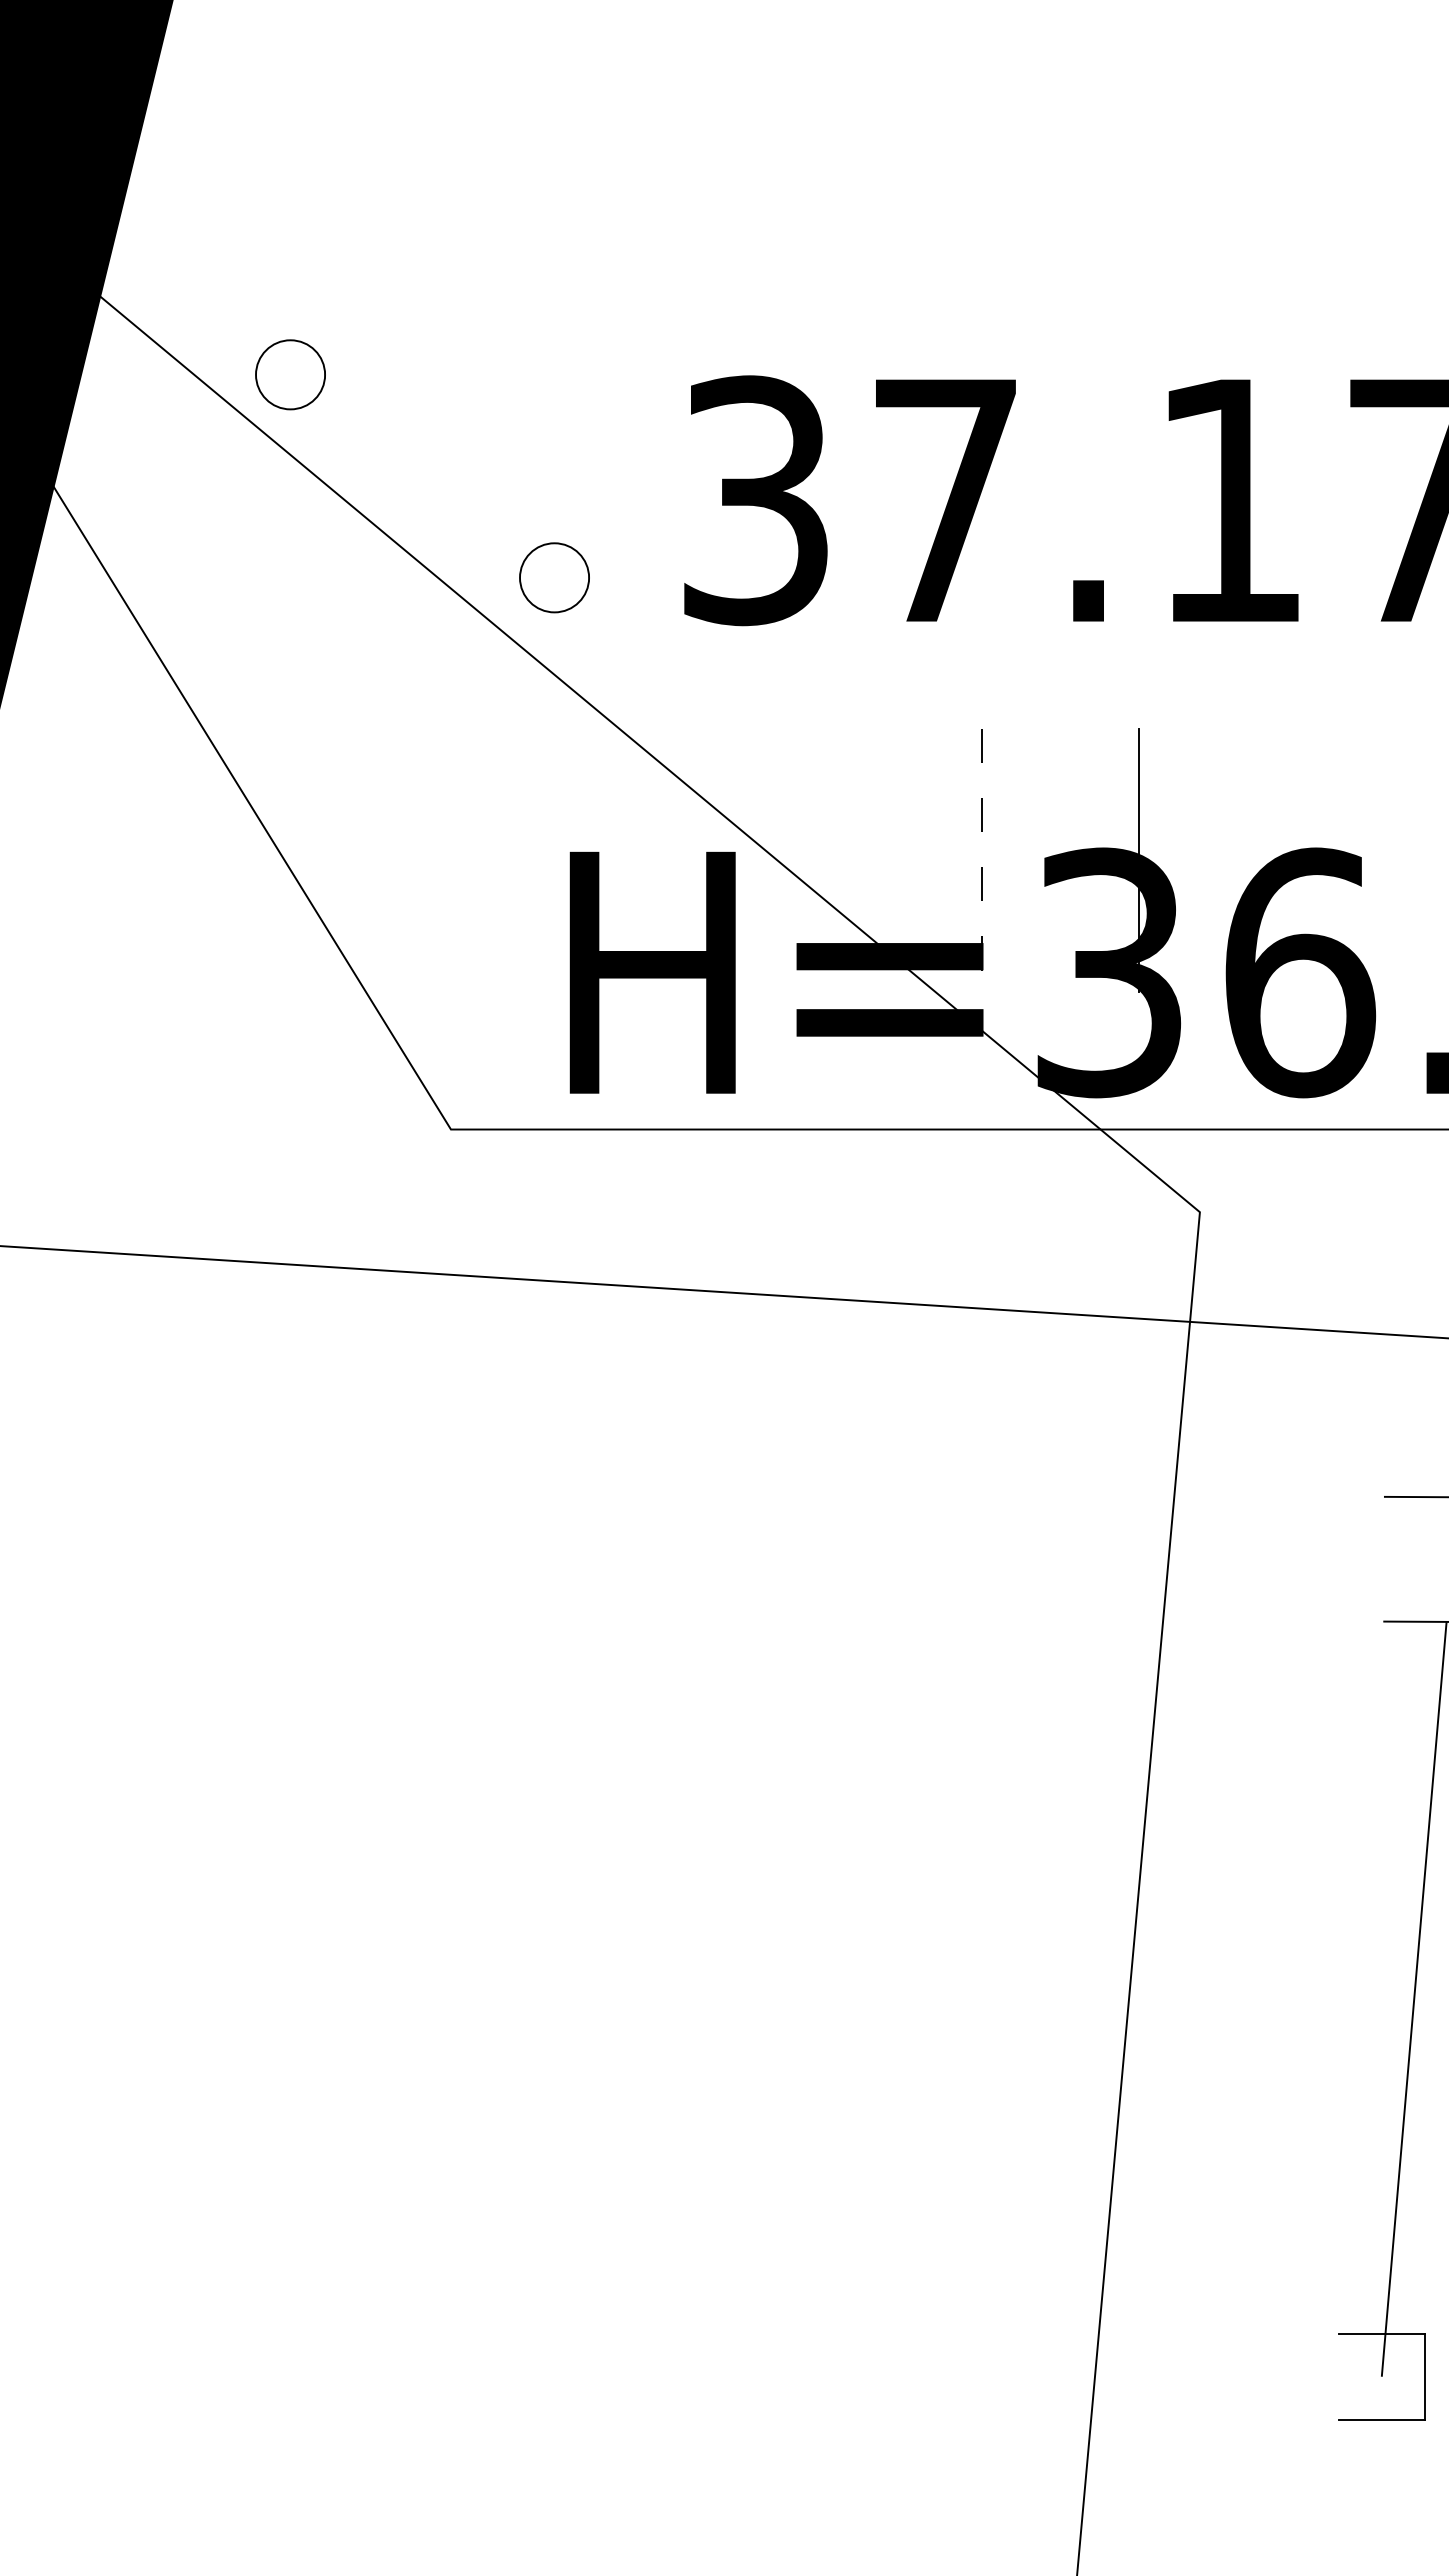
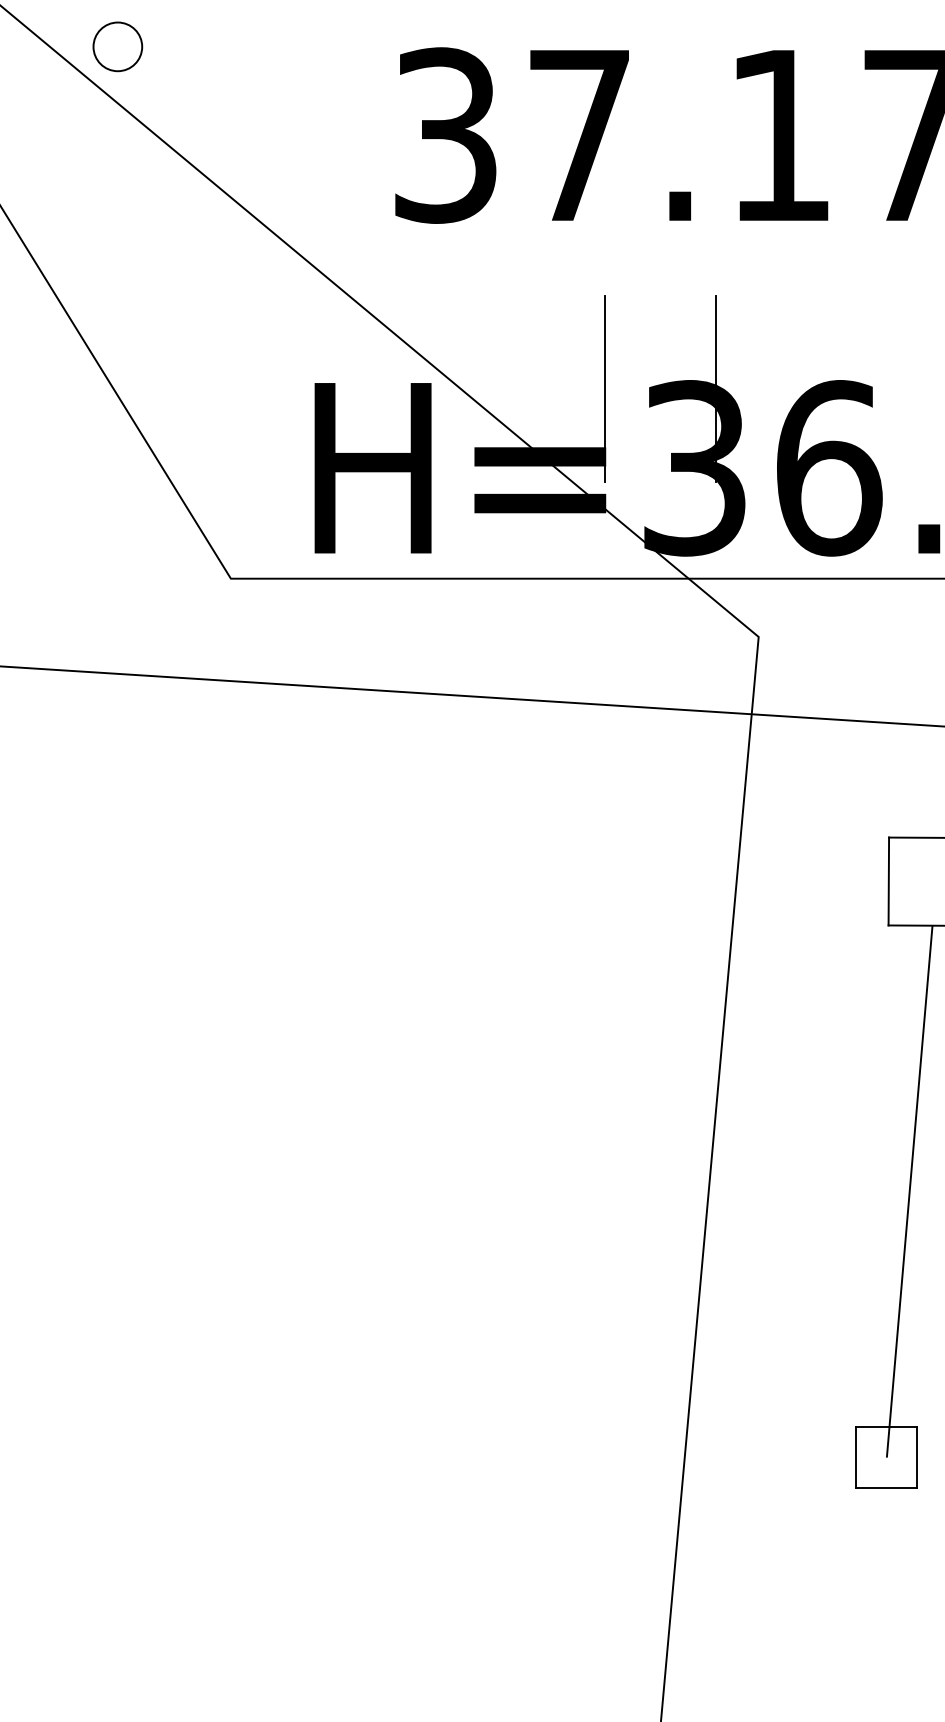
circle: (554, 577) -> (303, 189), removed
line: (982, 860) -> (605, 389), dashed -> solid
line: (1384, 1558) -> (888, 881), added
line: (1338, 2376) -> (856, 1457), added

